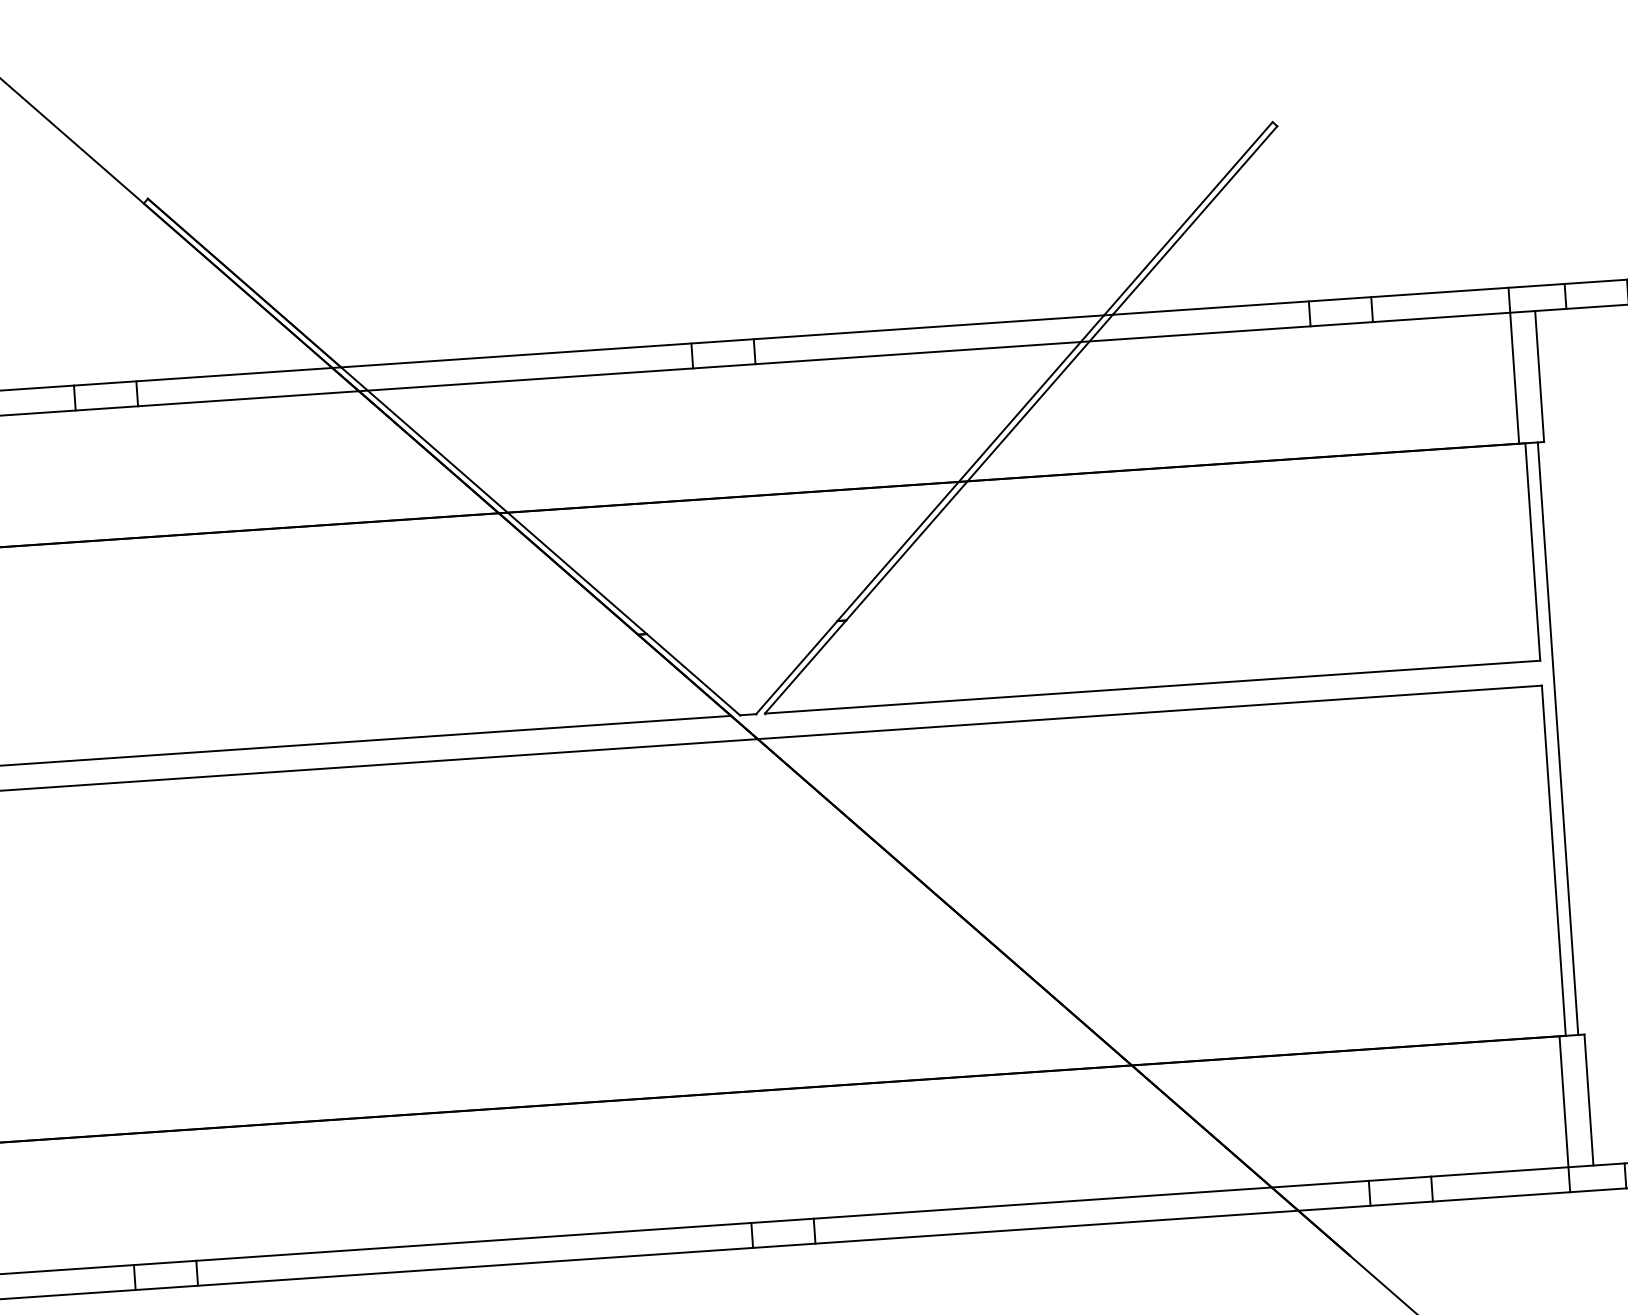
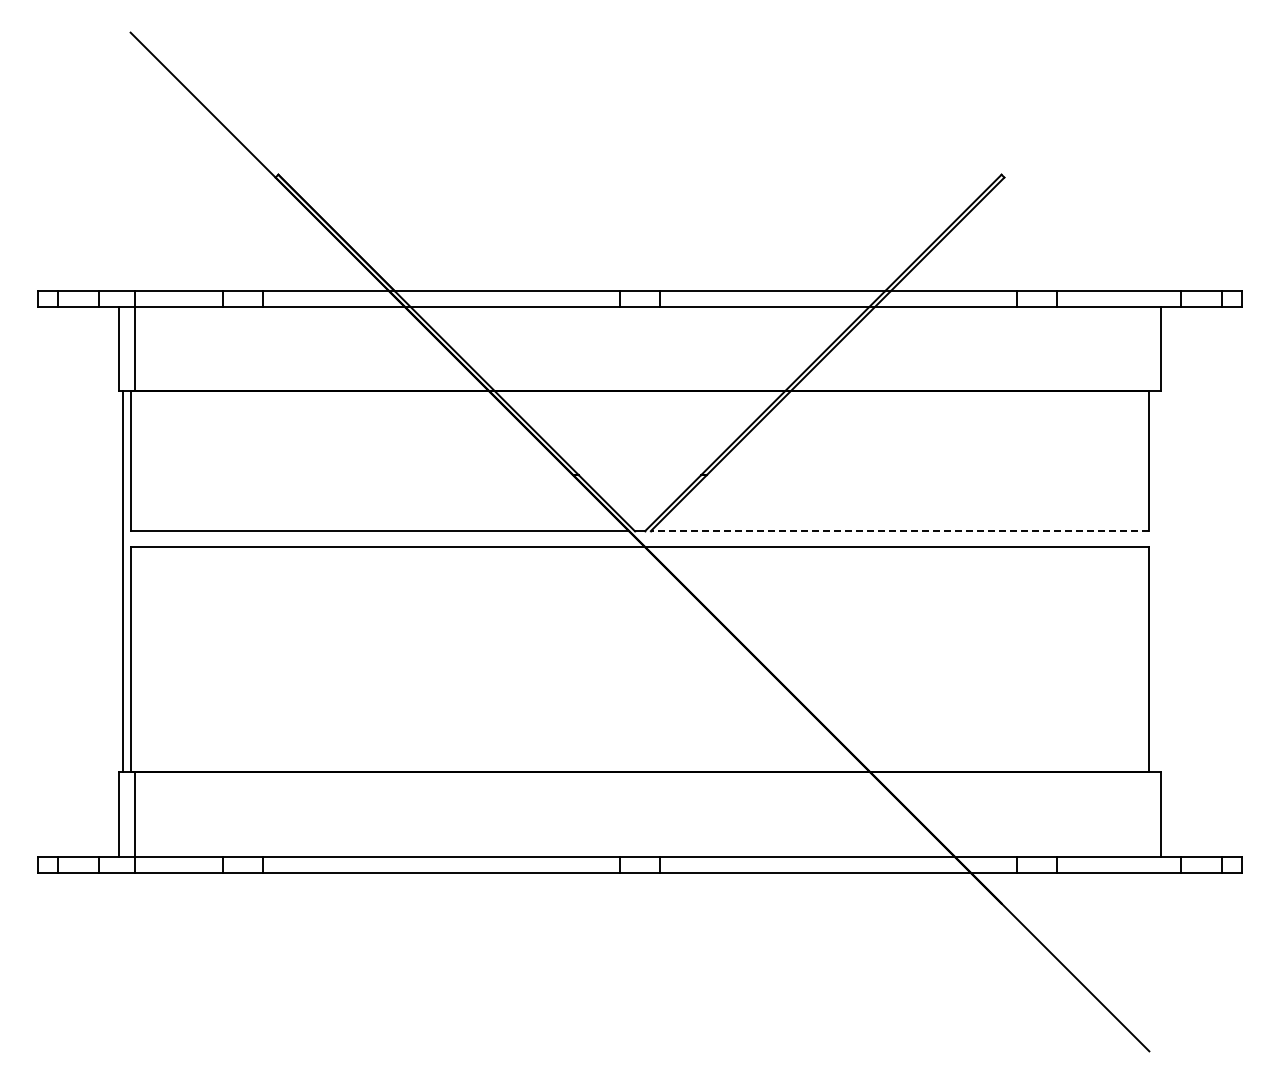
line: (1514, 366) -> (1145, 341), removed
line: (1151, 687) -> (899, 531), solid -> dashed
line: (1558, 738) -> (1157, 581), removed
line: (1565, 1114) -> (1145, 822), removed

